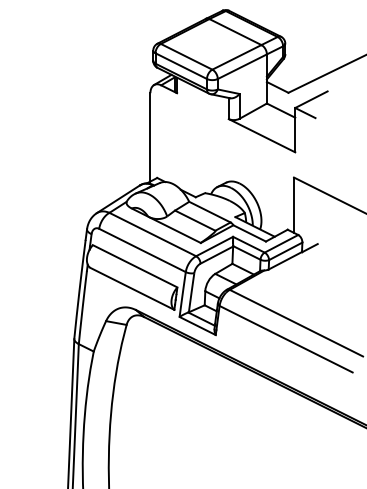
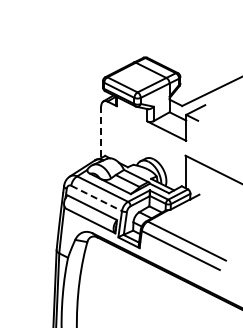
line: (150, 138) -> (101, 132), solid -> dashed
line: (143, 250) -> (97, 198), solid -> dashed

